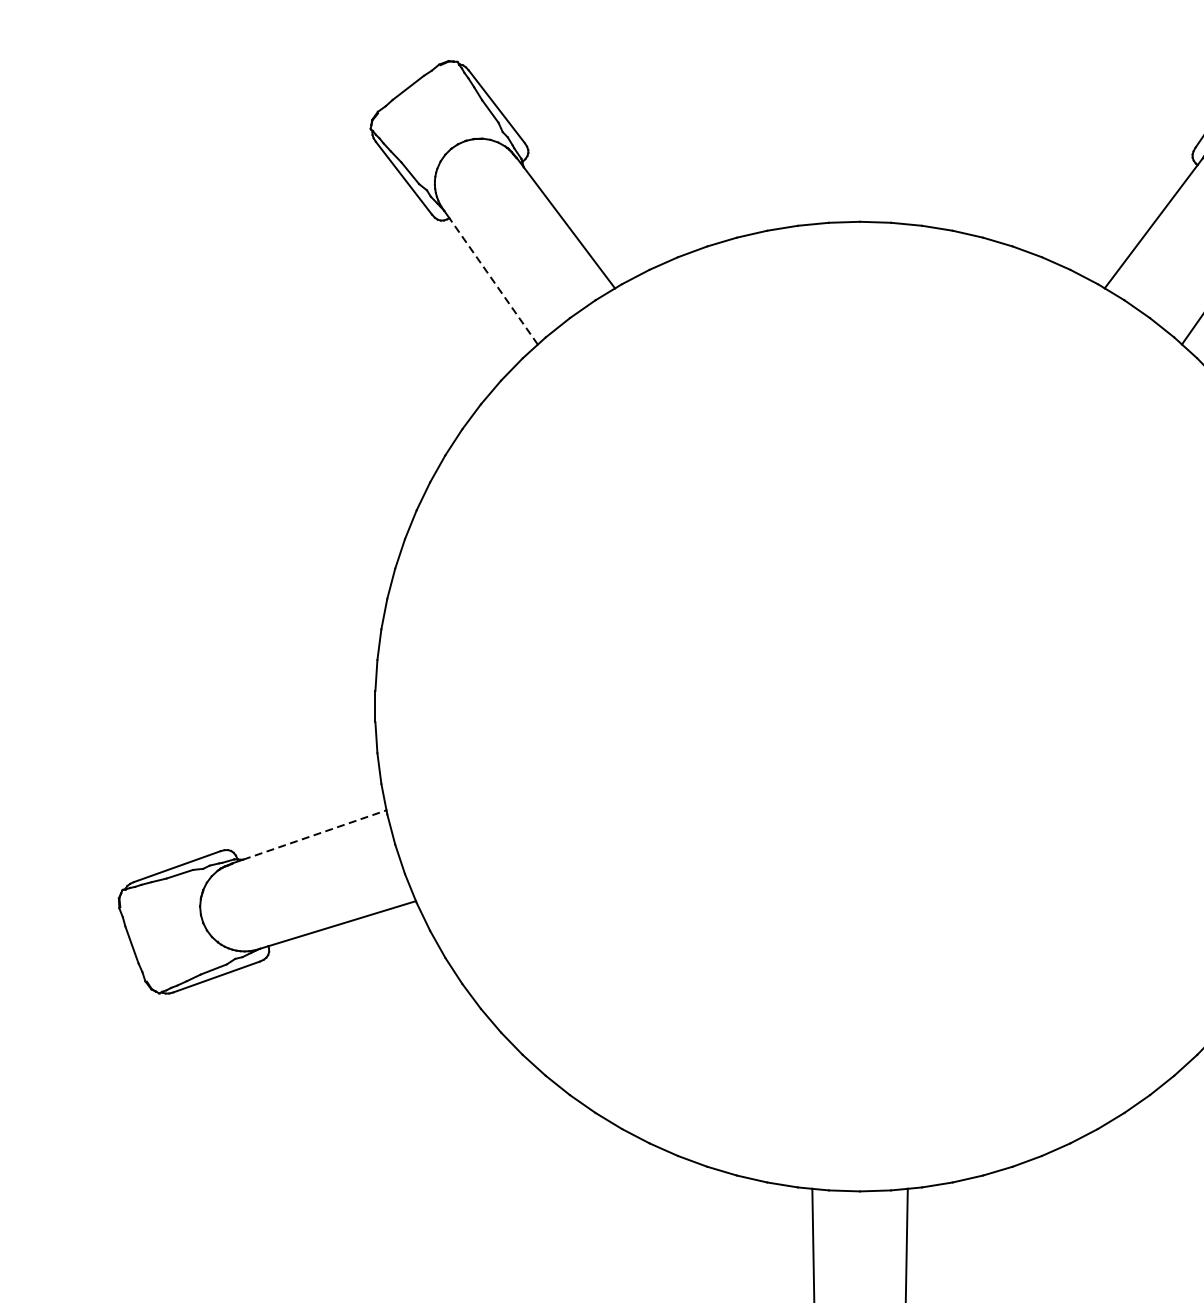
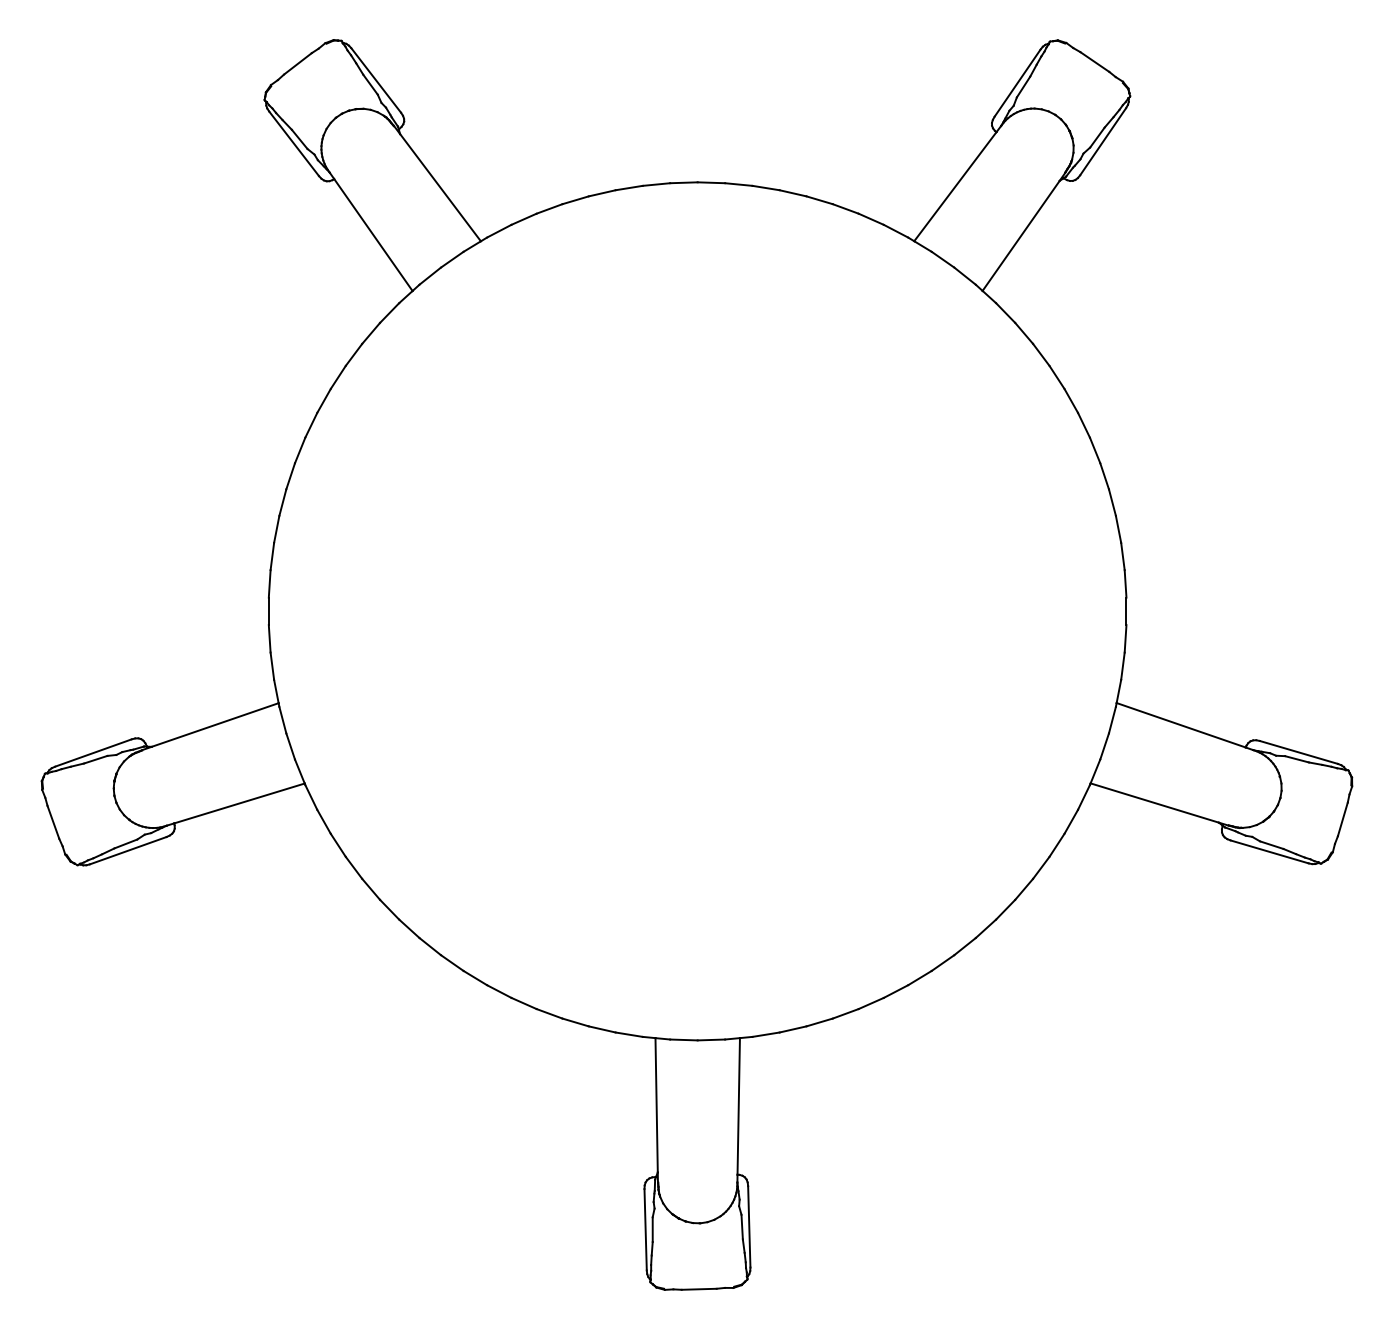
line: (493, 280) -> (373, 234), dashed -> solid
line: (315, 834) -> (215, 724), dashed -> solid

